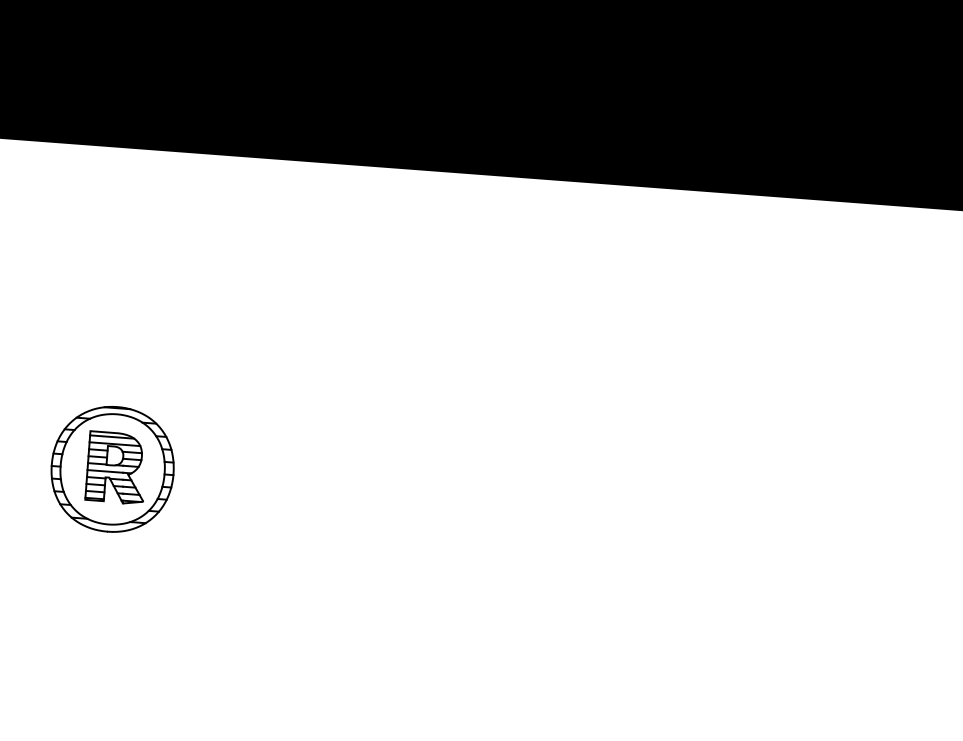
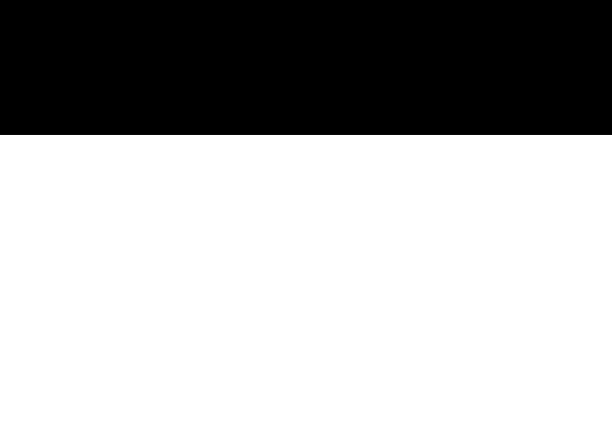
part: (112, 468) -> (51, 317), removed

